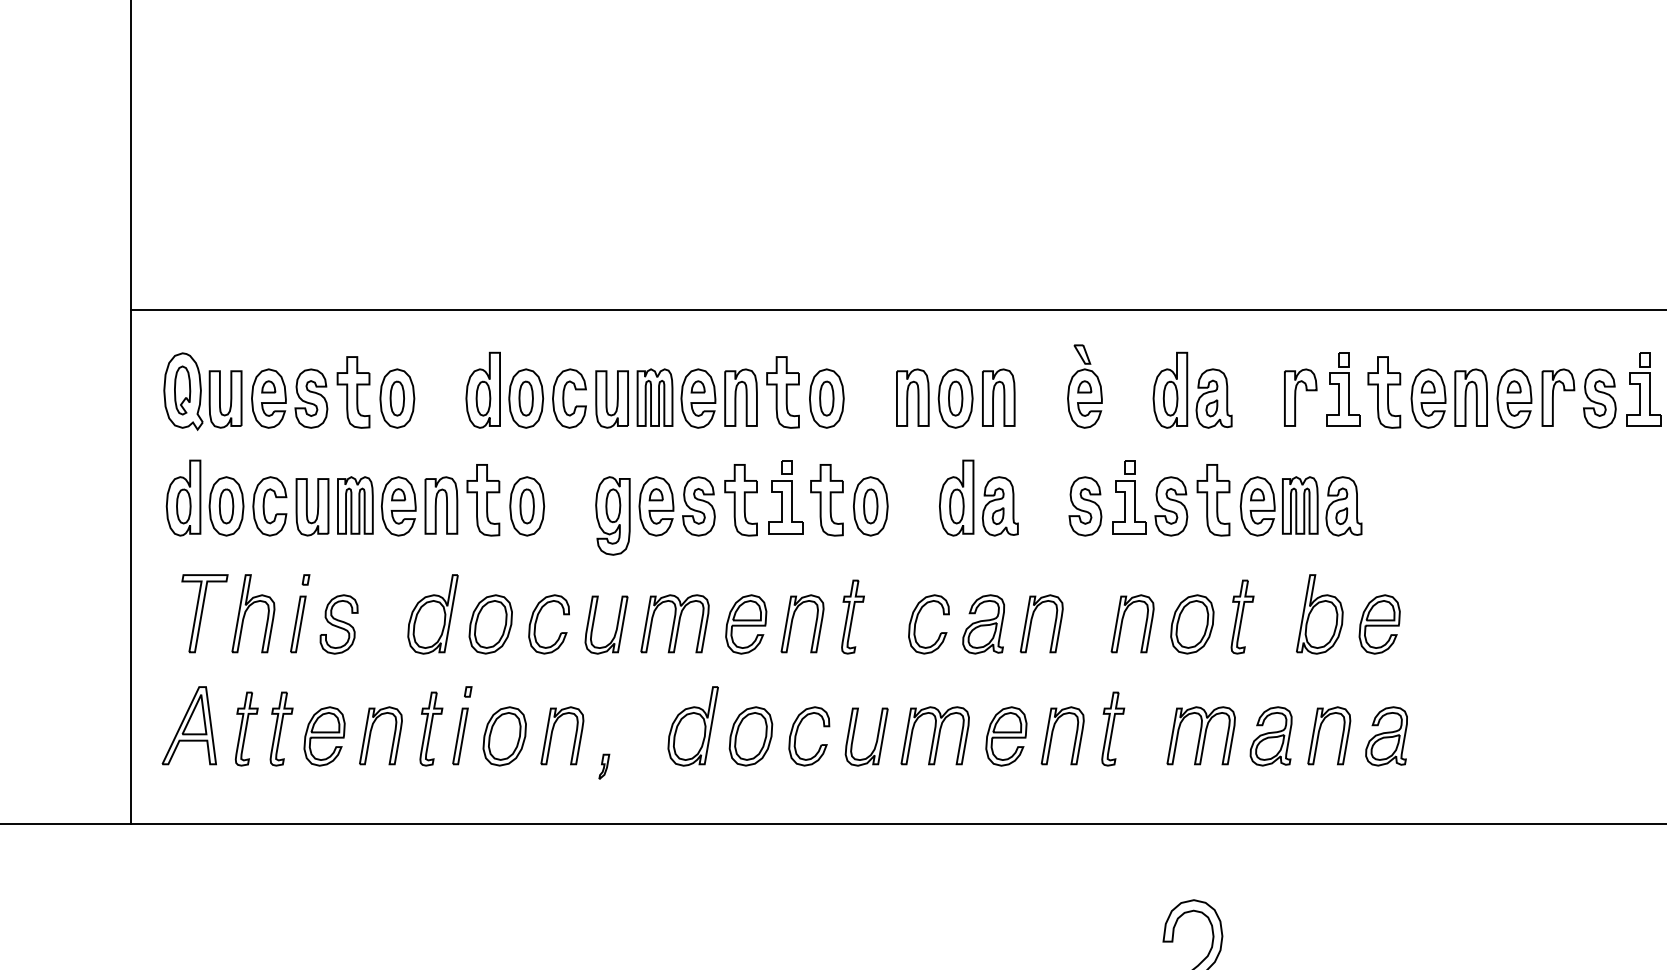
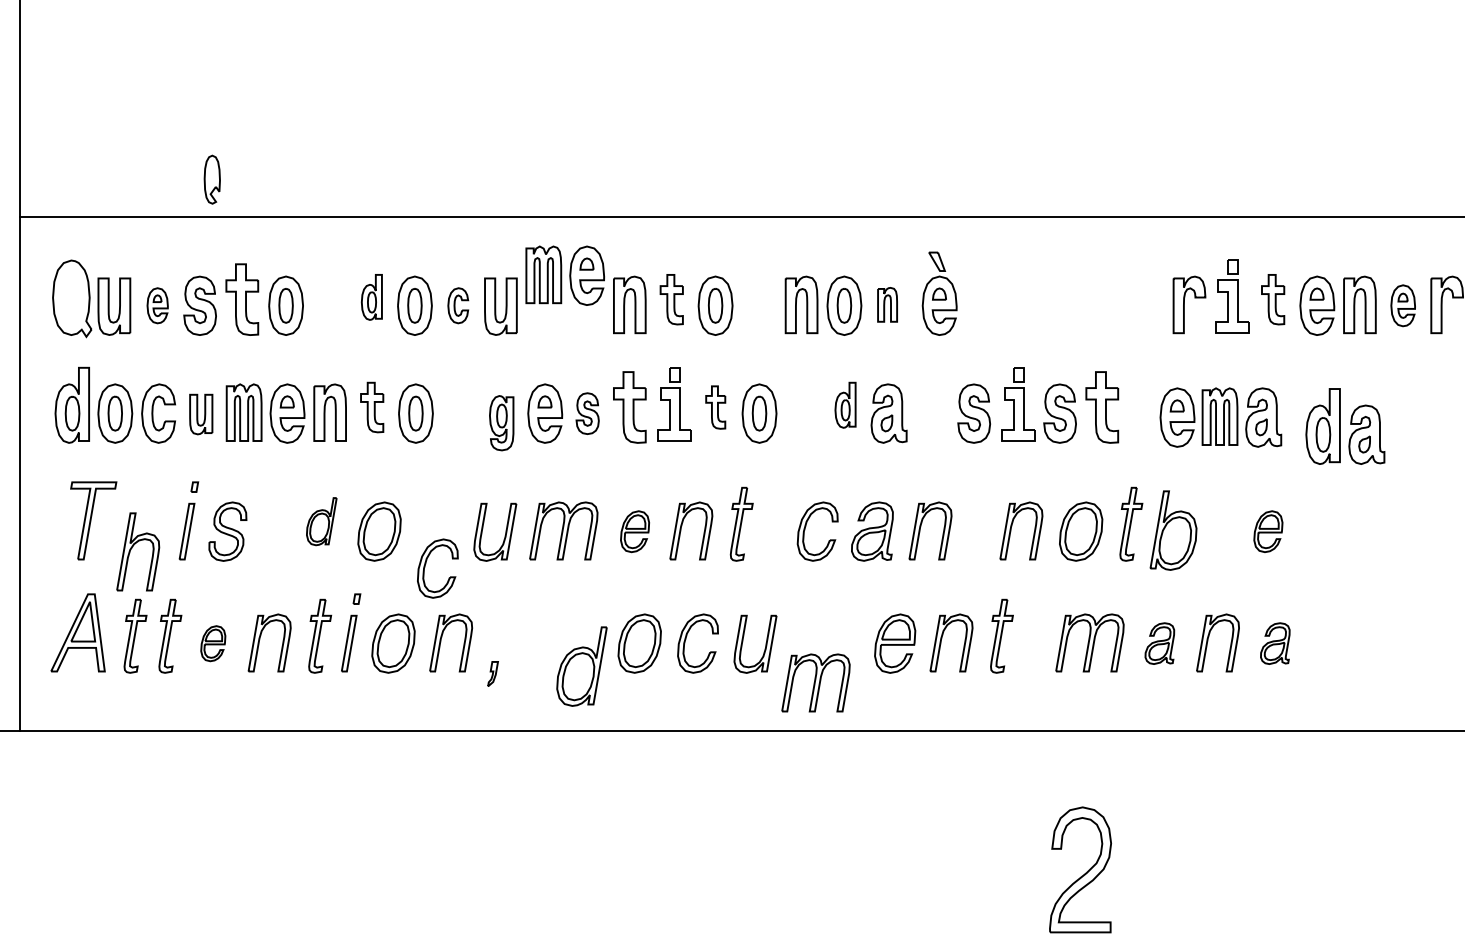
part: (1084, 386) -> (939, 293), moved
part: (482, 389) -> (371, 296), size x0.6
part: (1192, 389) -> (1345, 425), moved
part: (182, 390) -> (212, 179), moved
part: (782, 392) -> (671, 299), size x0.7
part: (1384, 392) -> (1273, 299), size x0.7
part: (998, 397) -> (887, 304), size x0.6
part: (268, 398) -> (157, 305), size x0.6
part: (569, 398) -> (458, 305), size x0.6
part: (676, 398) -> (565, 275), moved
part: (1514, 398) -> (1403, 305), size x0.7
part: (956, 497) -> (845, 404), size x0.6
part: (483, 500) -> (372, 407), size x0.7
part: (826, 500) -> (715, 407), size x0.6
part: (698, 506) -> (587, 413), size x0.7
part: (1300, 506) -> (1220, 417), moved
part: (312, 507) -> (201, 414), size x0.7
part: (612, 515) -> (501, 422), size x0.7
part: (248, 609) -> (133, 547), moved
part: (432, 614) -> (321, 521), size x0.6
part: (1319, 614) -> (1173, 530), moved
part: (537, 620) -> (426, 564), moved
part: (746, 624) -> (635, 531), size x0.7
part: (1379, 624) -> (1268, 531), size x0.7
part: (692, 726) -> (581, 666), moved
part: (934, 735) -> (815, 682), moved
part: (324, 736) -> (213, 643), size x0.6
part: (1270, 736) -> (1159, 643), size x0.7
part: (1386, 736) -> (1275, 643), size x0.7

